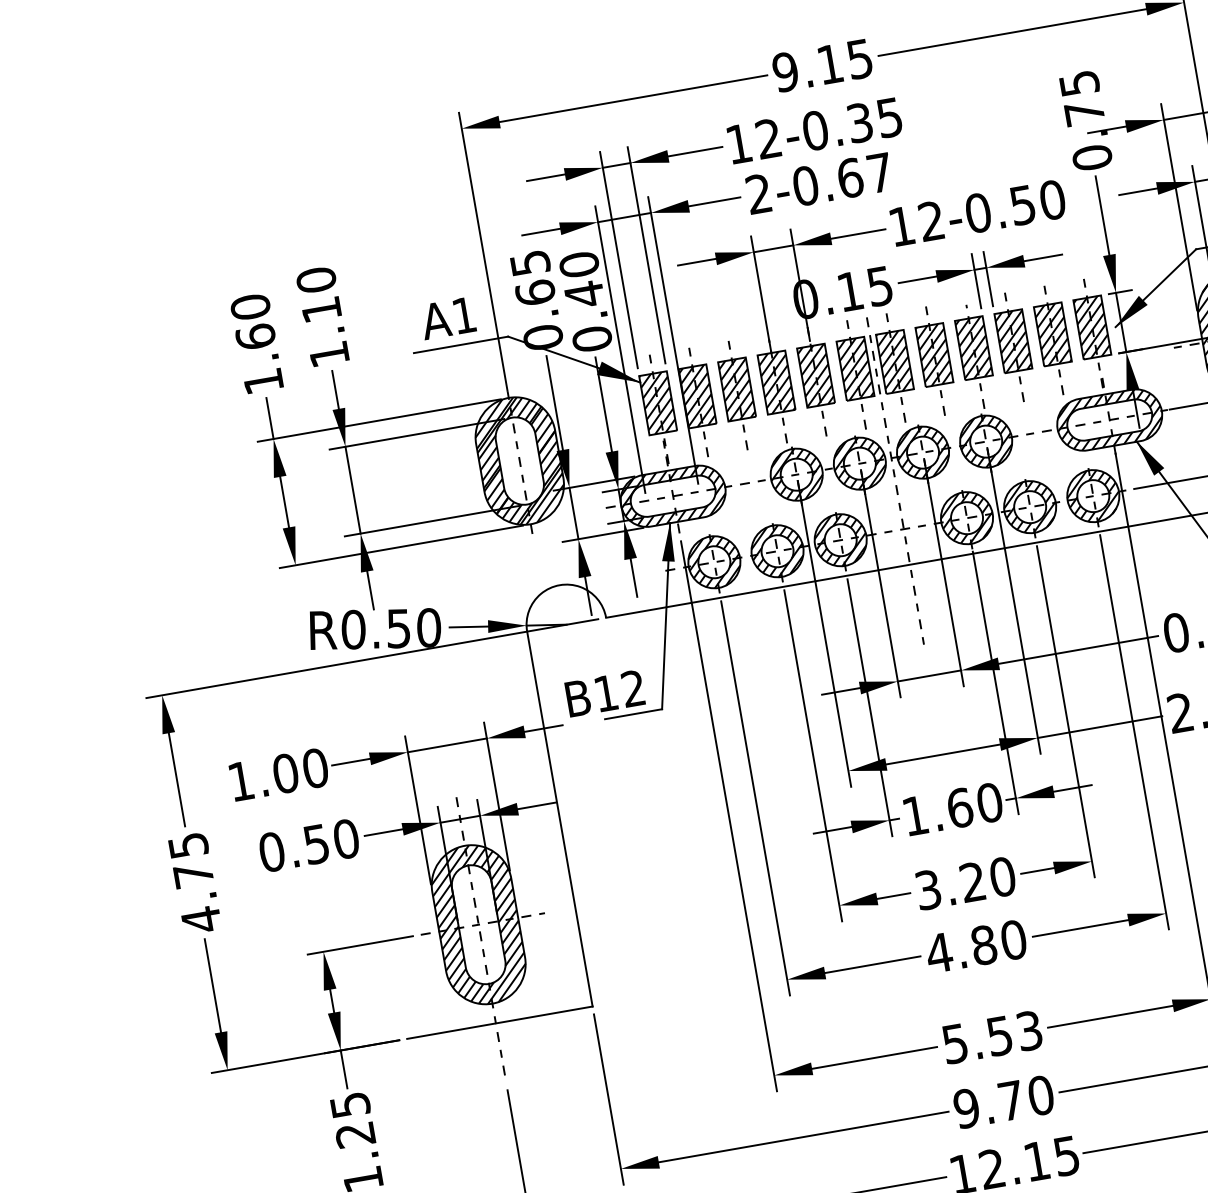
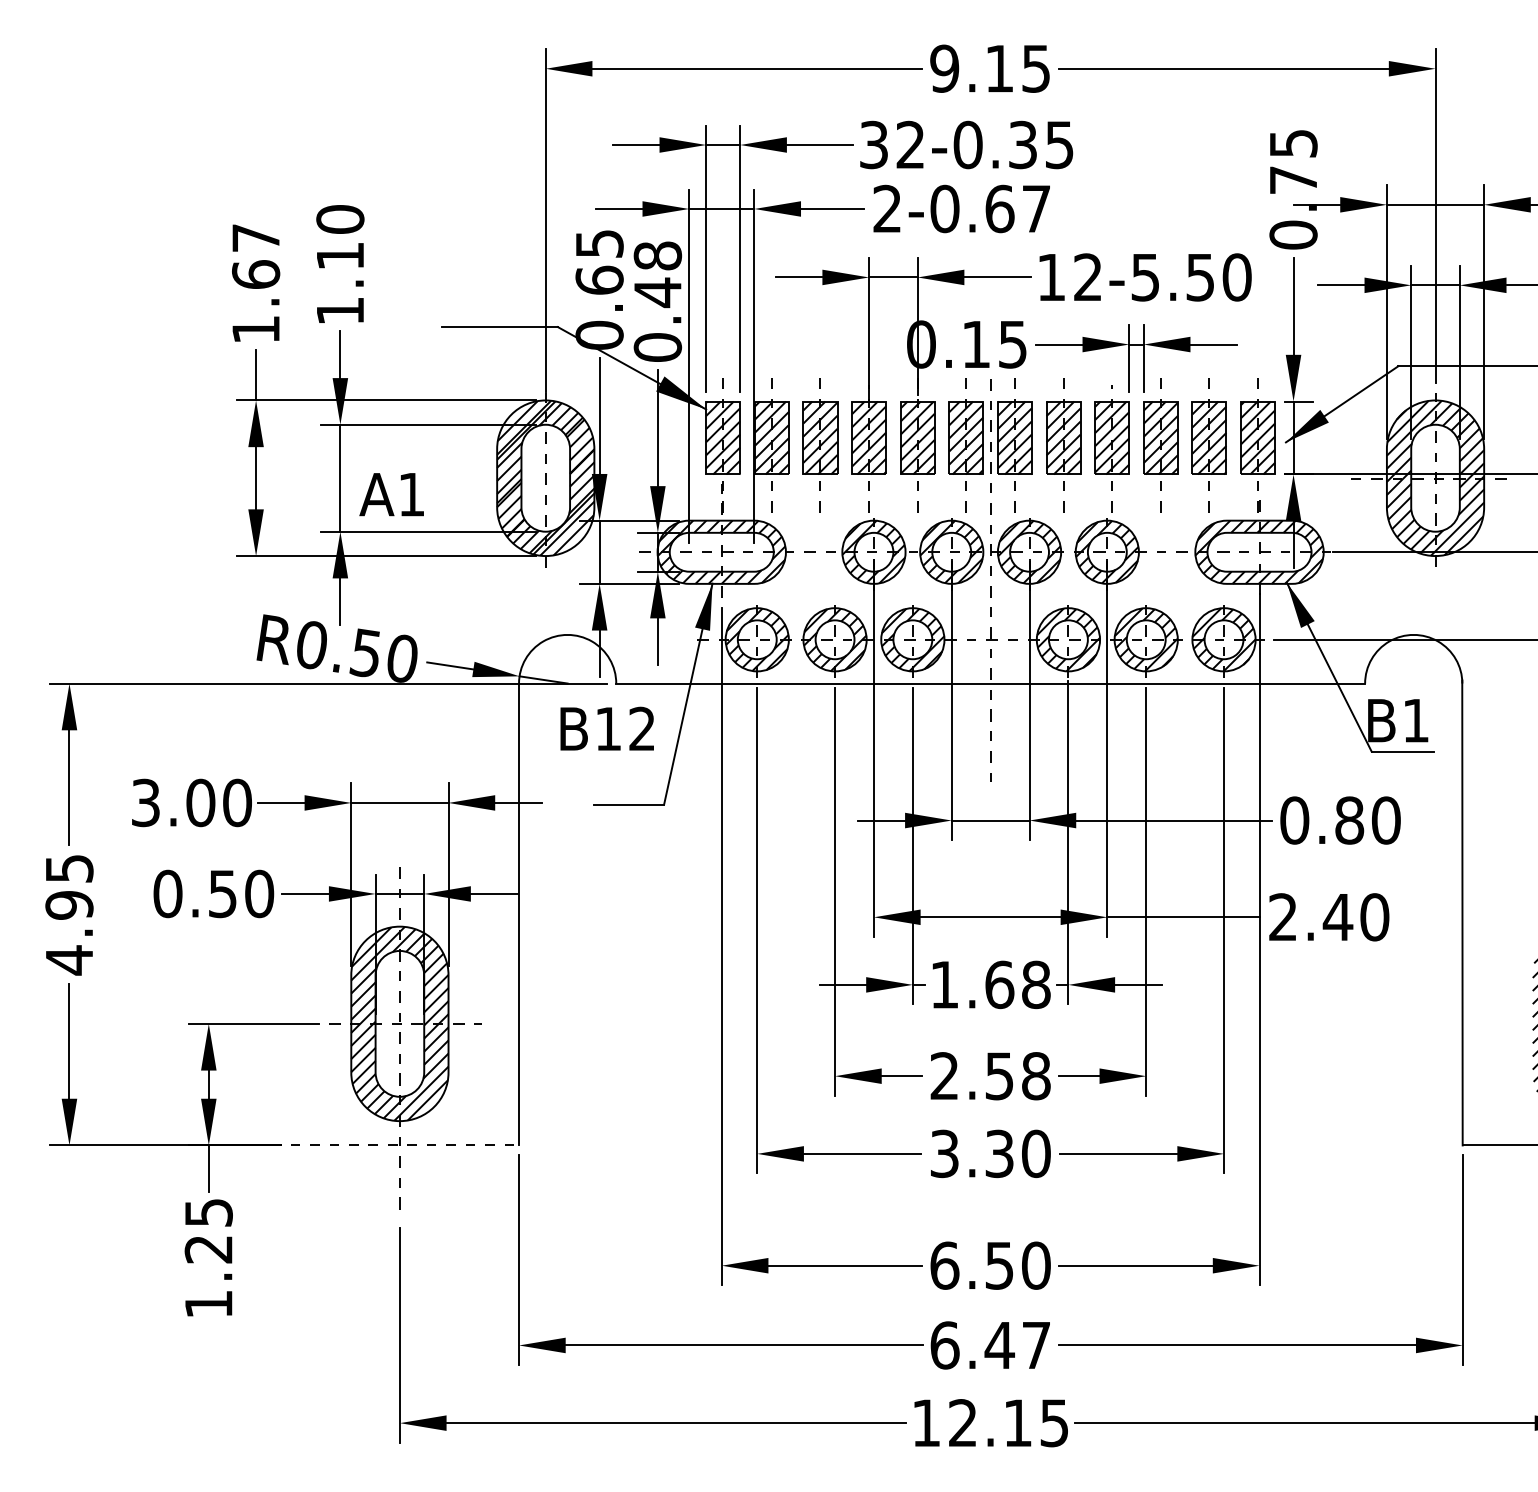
text: (738, 143) -> (873, 144), 12-0.35 -> 32-0.35
text: (978, 213) -> (1145, 277), 12-0.50 -> 12-5.50
text: (578, 264) -> (657, 255), 0.40 -> 0.48
text: (250, 306) -> (256, 237), 1.60 -> 1.67
text: (447, 318) -> (391, 494), moved
text: (604, 693) -> (606, 728), moved
text: (240, 781) -> (145, 802), 1.00 -> 3.00
text: (989, 802) -> (1036, 984), 1.60 -> 1.68
text: (193, 875) -> (69, 905), 4.75 -> 4.95
text: (965, 883) -> (990, 1076), 3.20 -> 2.58
text: (961, 948) -> (971, 1153), 4.80 -> 3.30
line: (500, 1022) -> (405, 1145), solid -> dashed
text: (992, 1037) -> (990, 1265), 5.53 -> 6.50
text: (1003, 1102) -> (990, 1345), 9.70 -> 6.47

